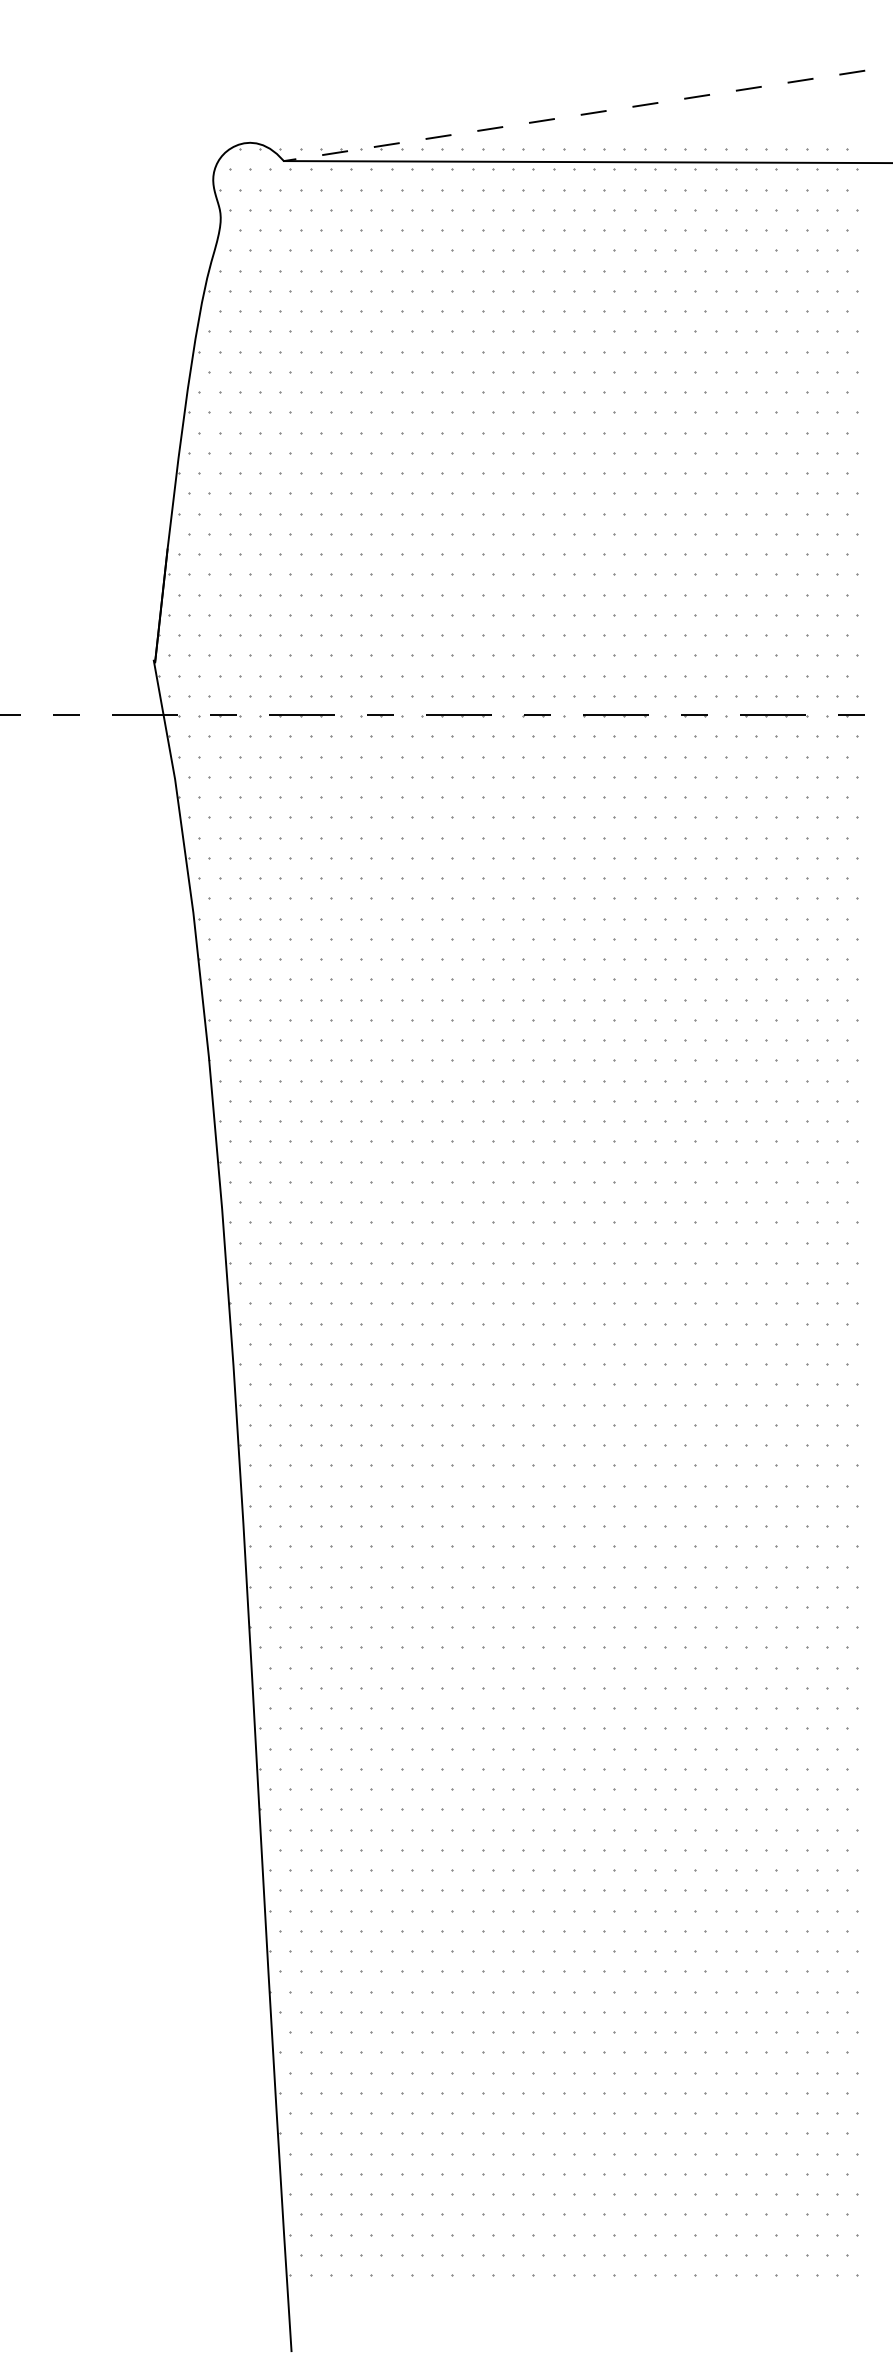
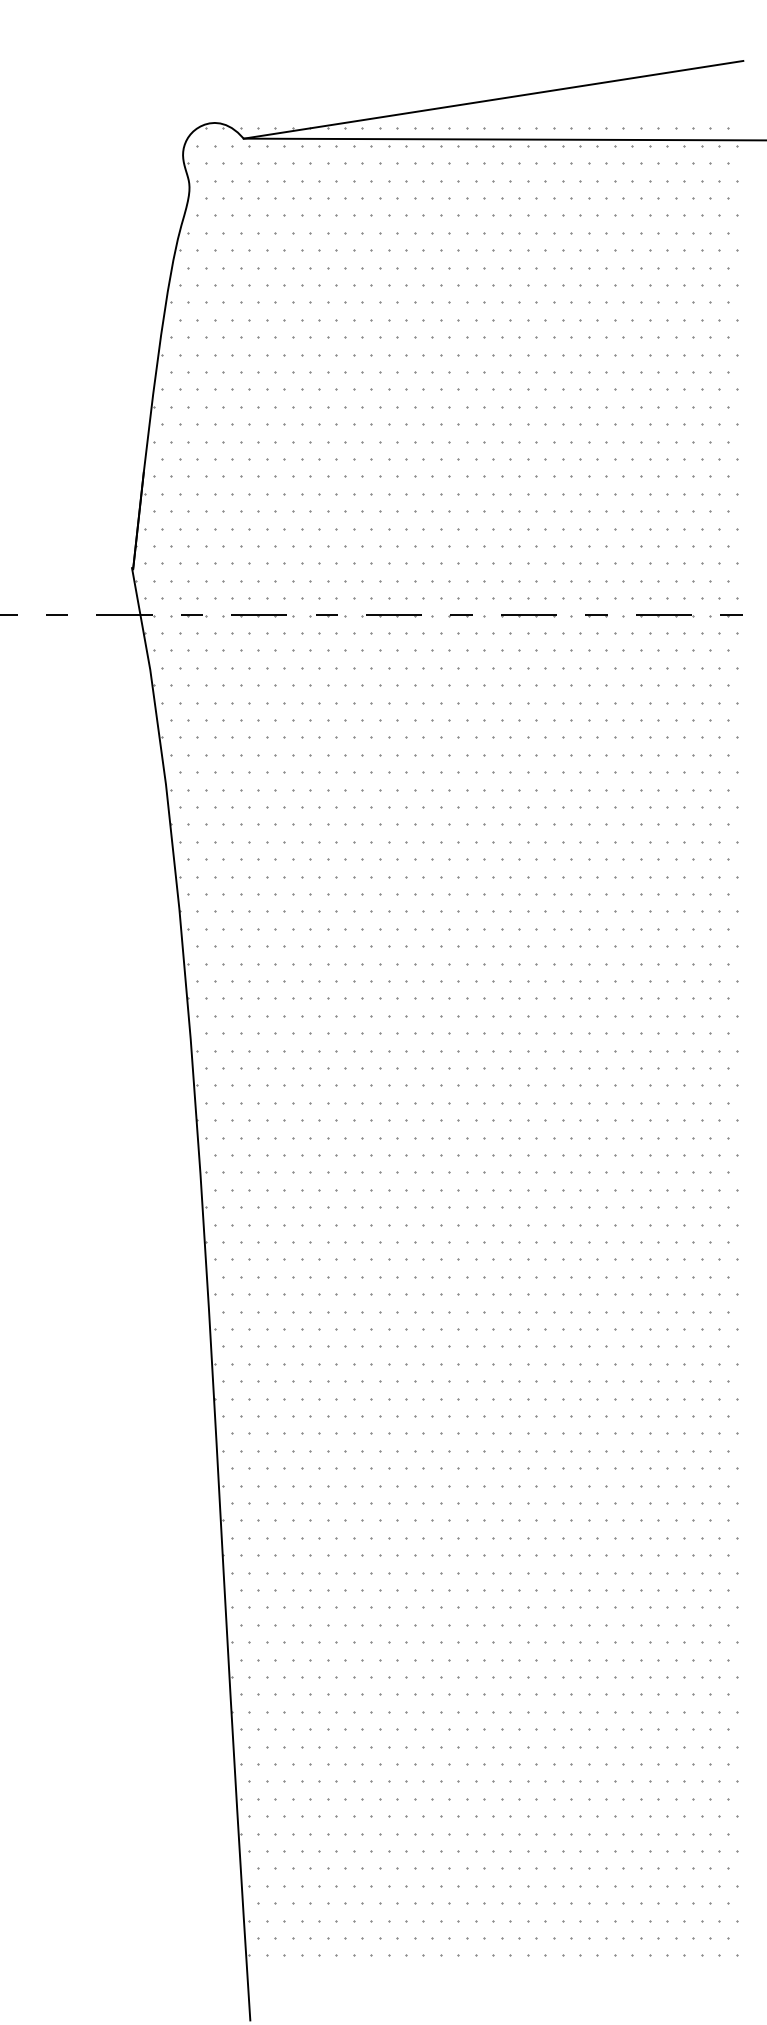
line: (574, 115) -> (493, 99), dashed -> solid

